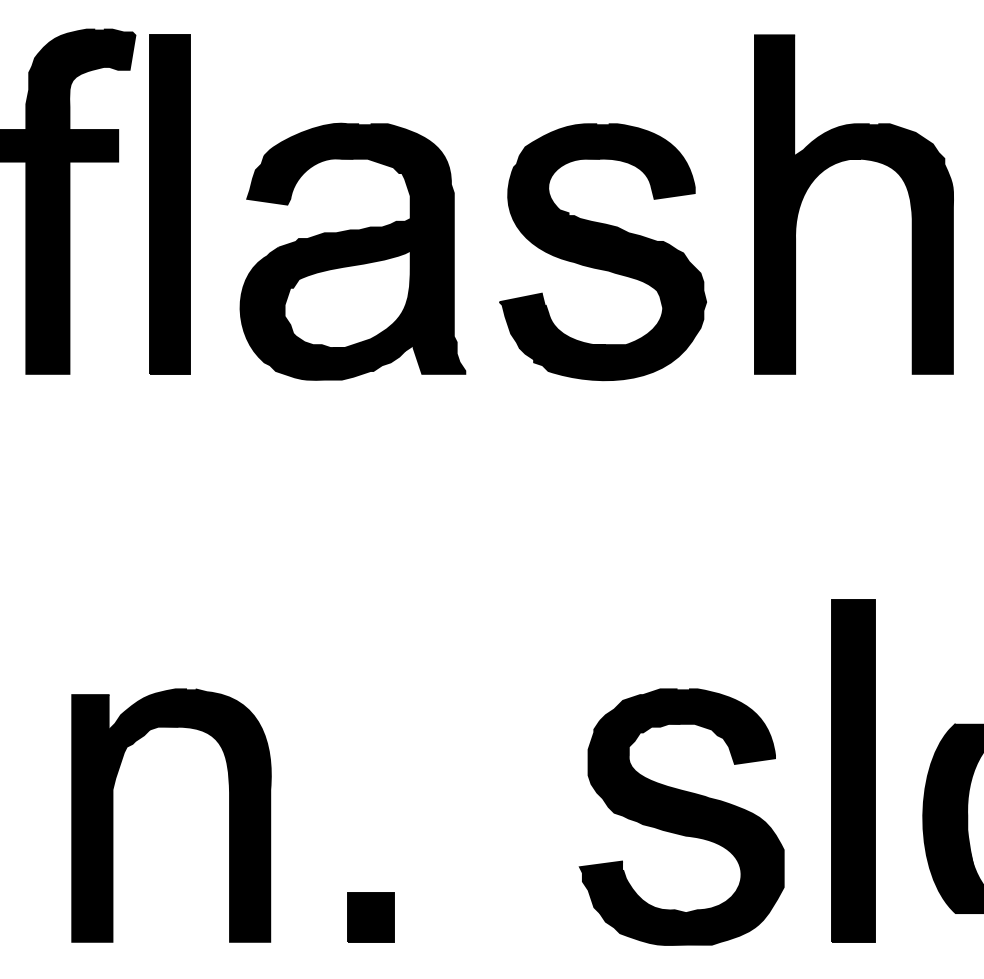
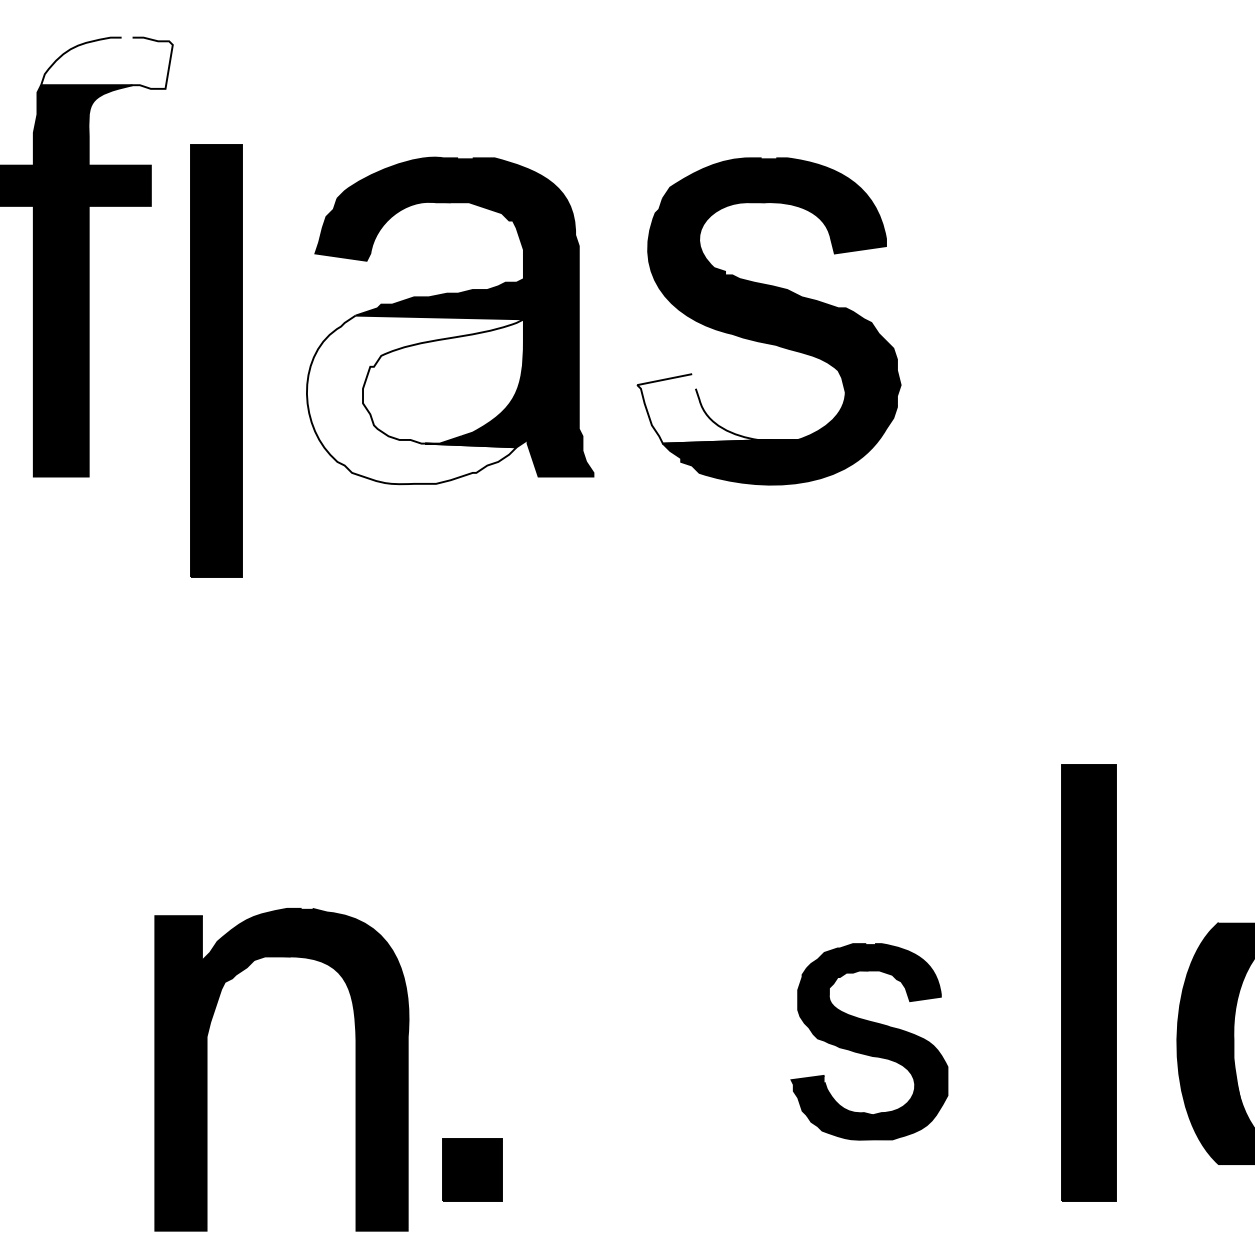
fill: (83, 49) -> (106, 62), removed
part: (839, 162) -> (1070, 207), removed
part: (169, 204) -> (216, 360), moved
fill: (325, 313) -> (415, 399), removed
fill: (552, 320) -> (704, 408), removed
part: (113, 815) -> (207, 1069), moved
part: (681, 816) -> (869, 1041), size x0.6

